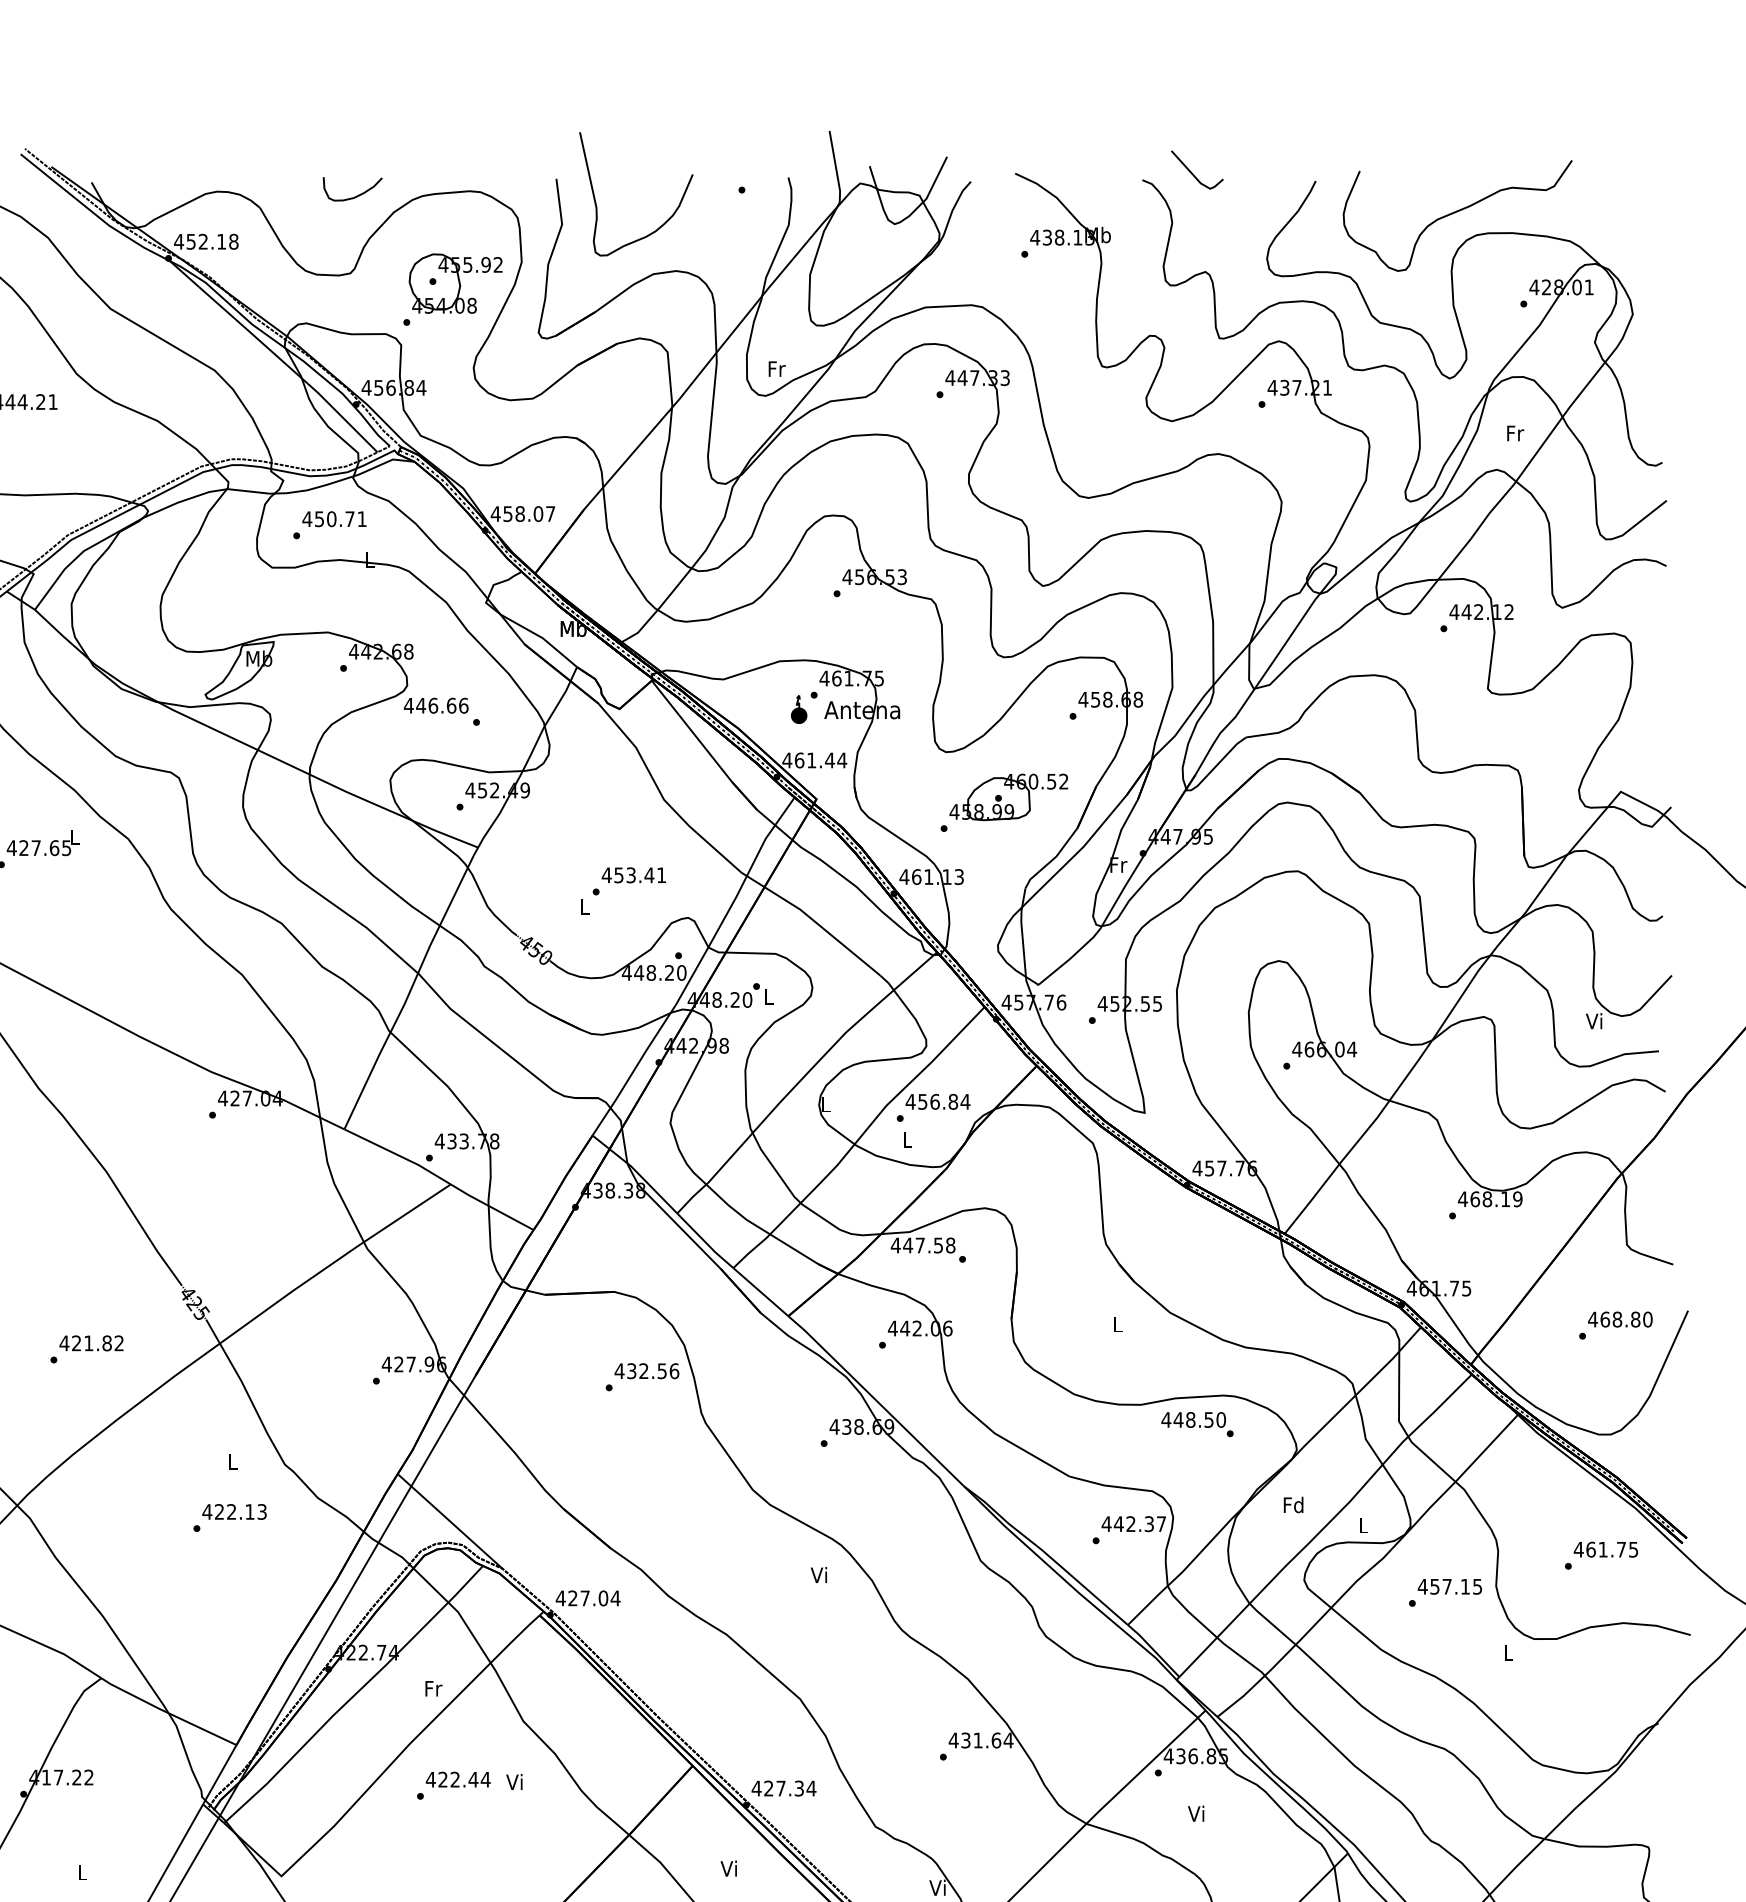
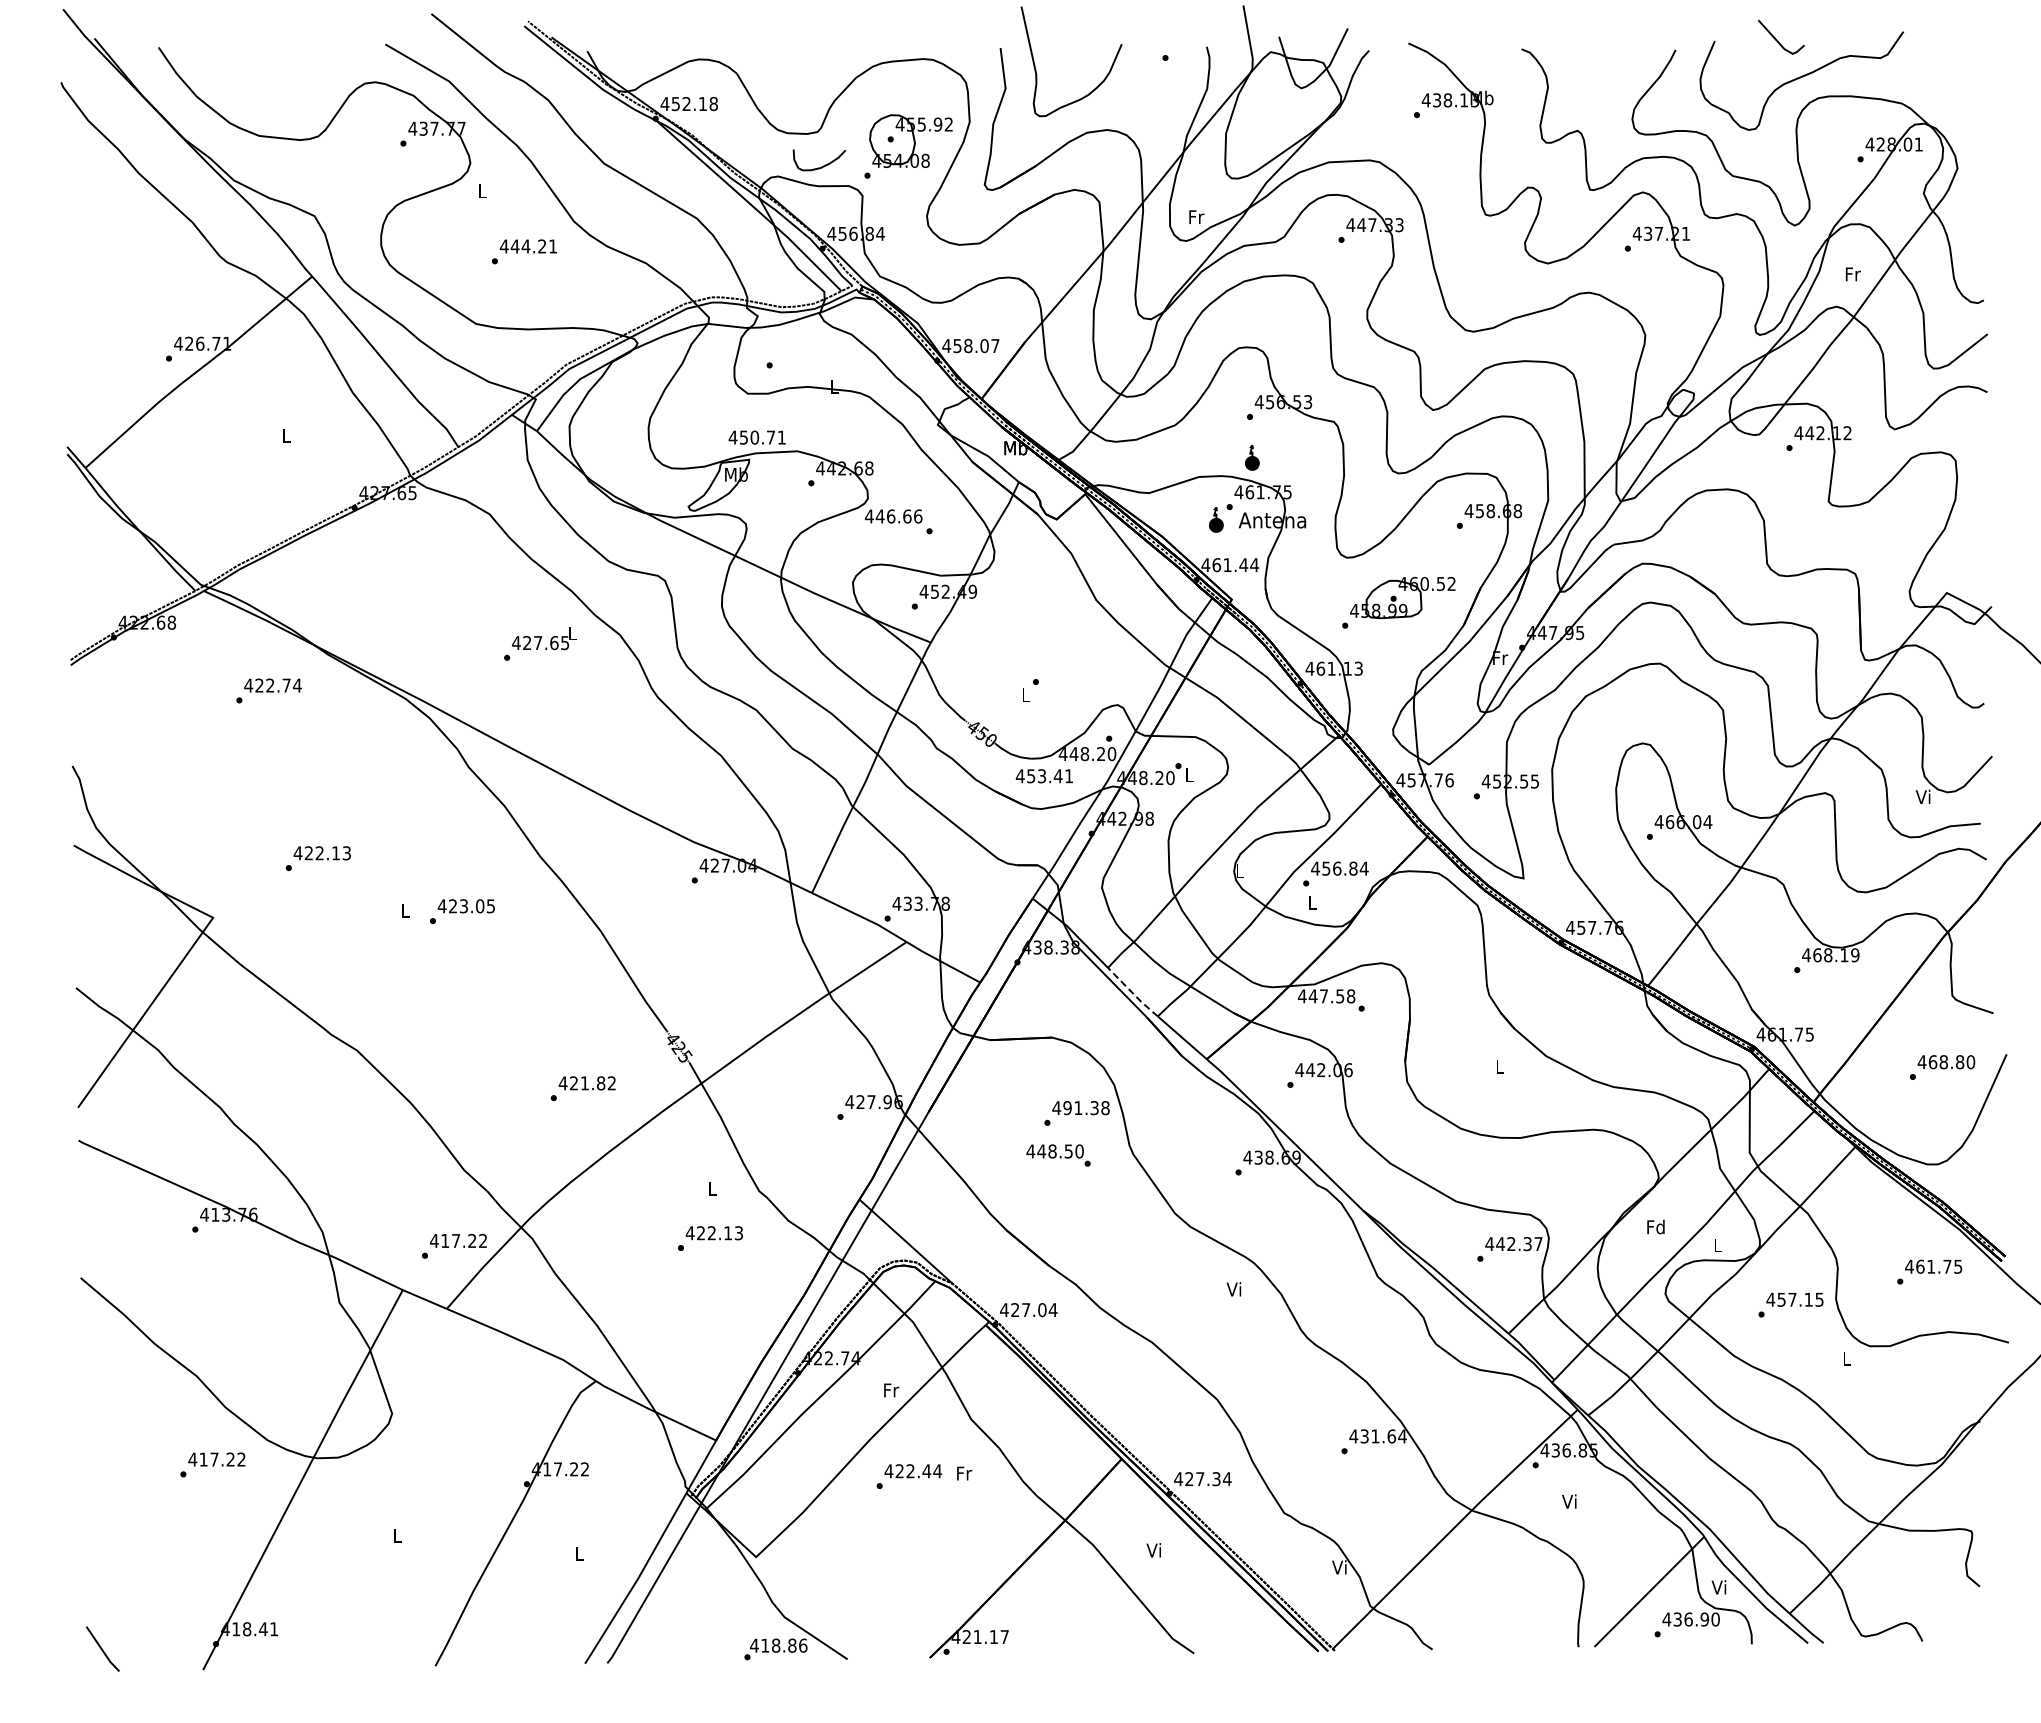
line: (1192, 172) -> (1777, 39), moved
curve: (355, 196) -> (821, 166), moved
text: (333, 519) -> (756, 437), moved
part: (839, 639) -> (1252, 457), added
text: (632, 875) -> (1043, 776), moved
line: (704, 1242) -> (1132, 993), solid -> dashed
text: (653, 1370) -> (1086, 1107), 432.56 -> 491.38
text: (1197, 1424) -> (1058, 1155), moved
text: (515, 1782) -> (964, 1473), Vi -> Fr

